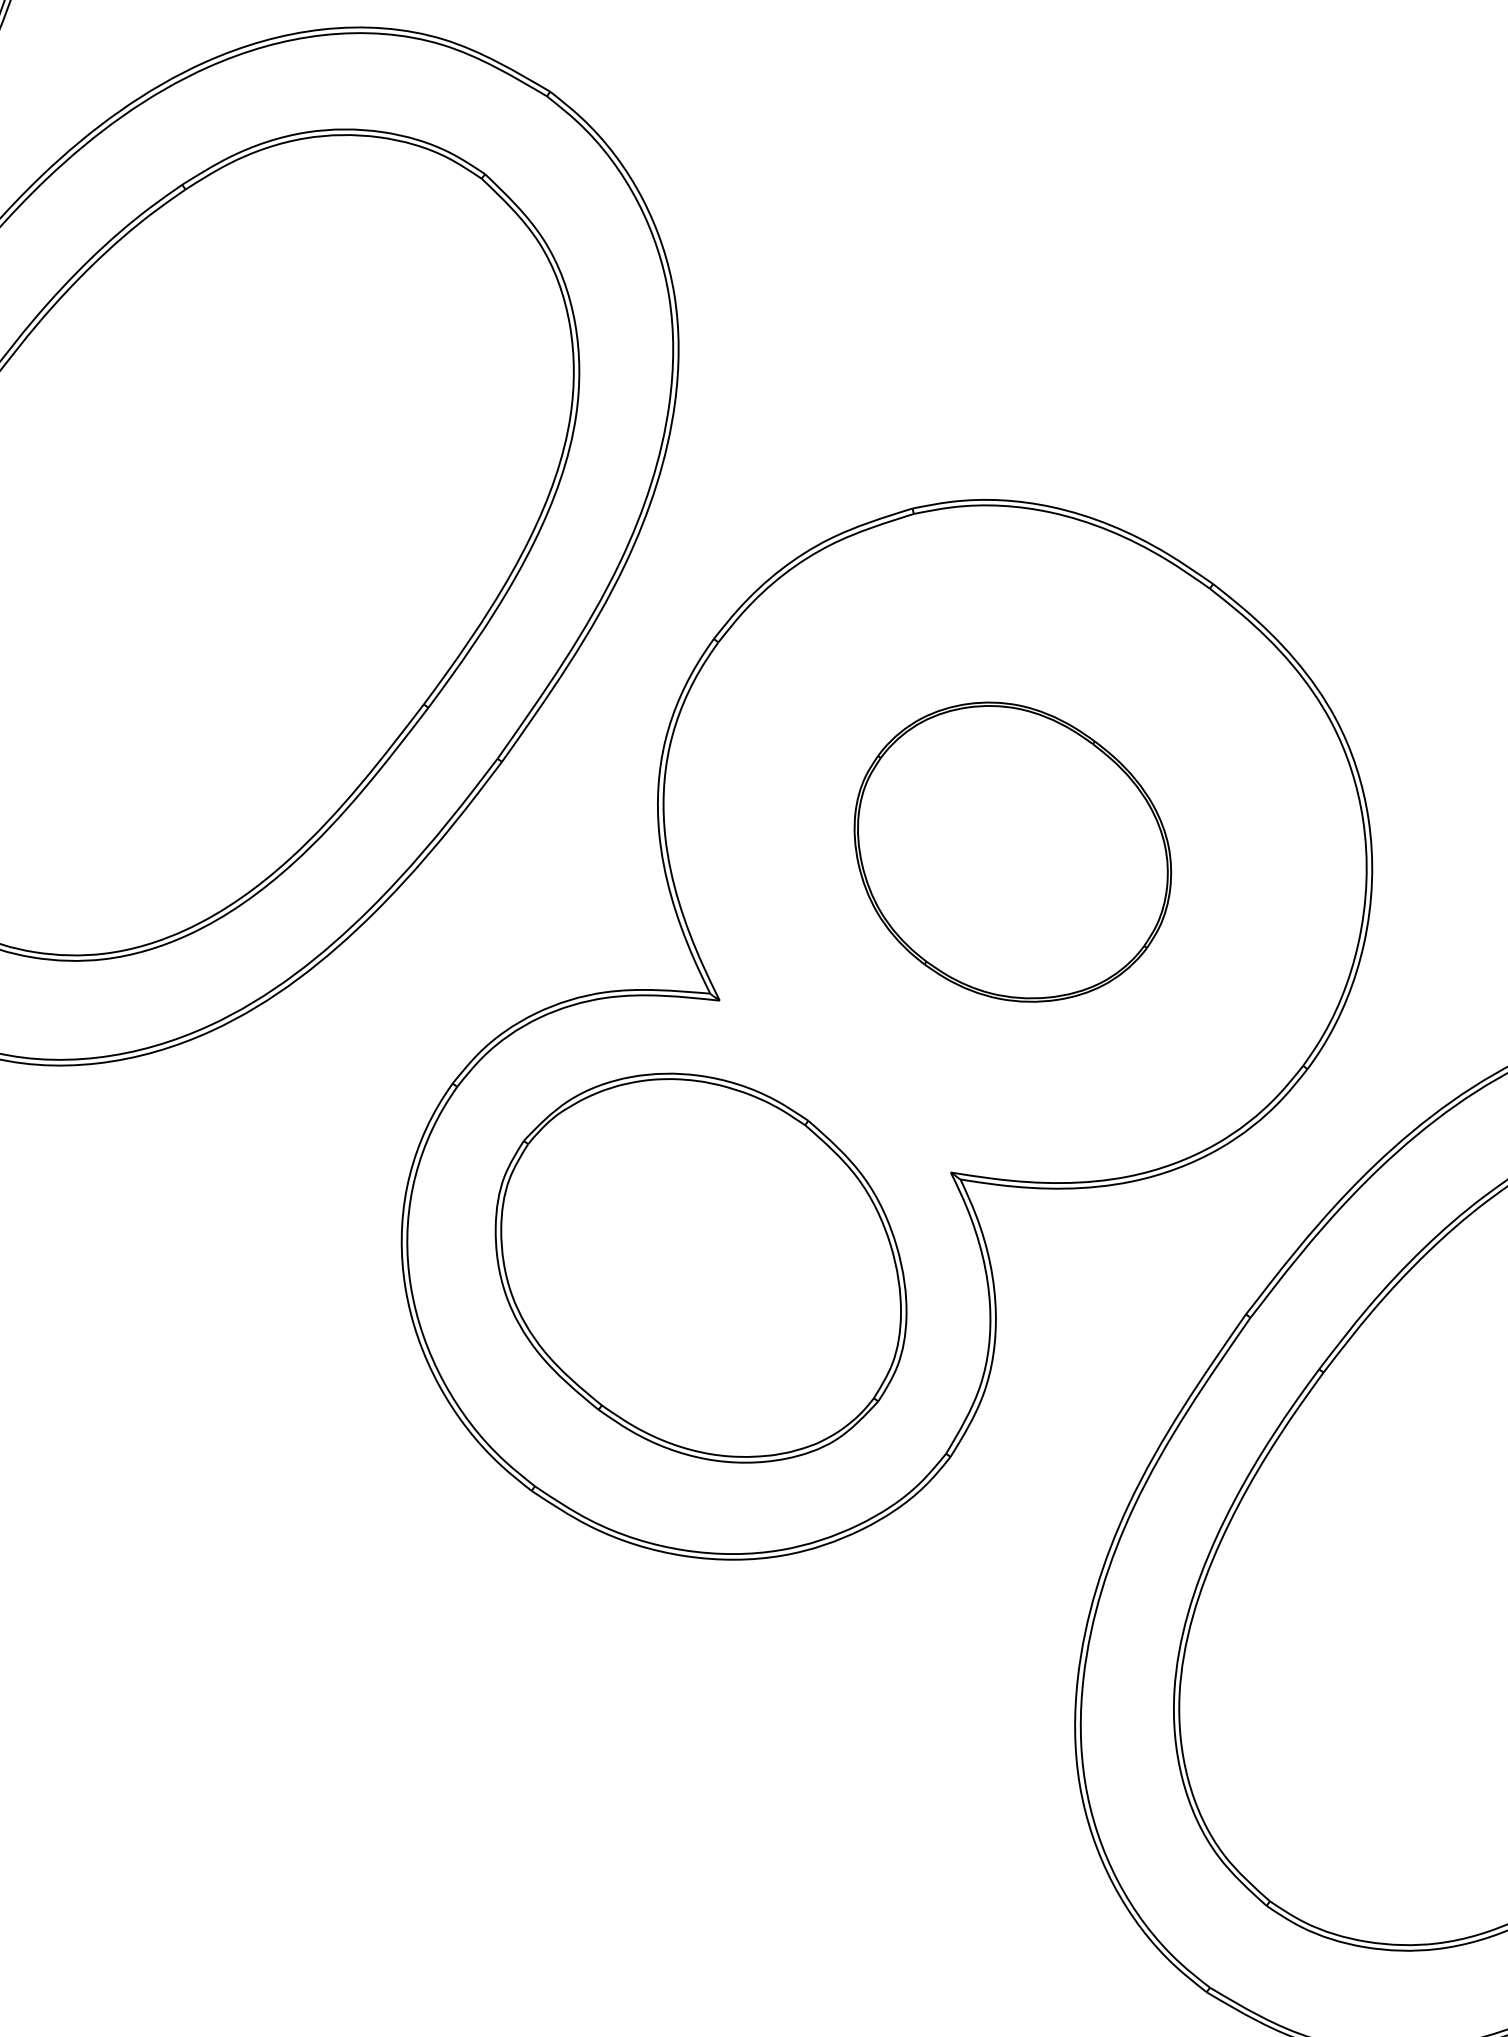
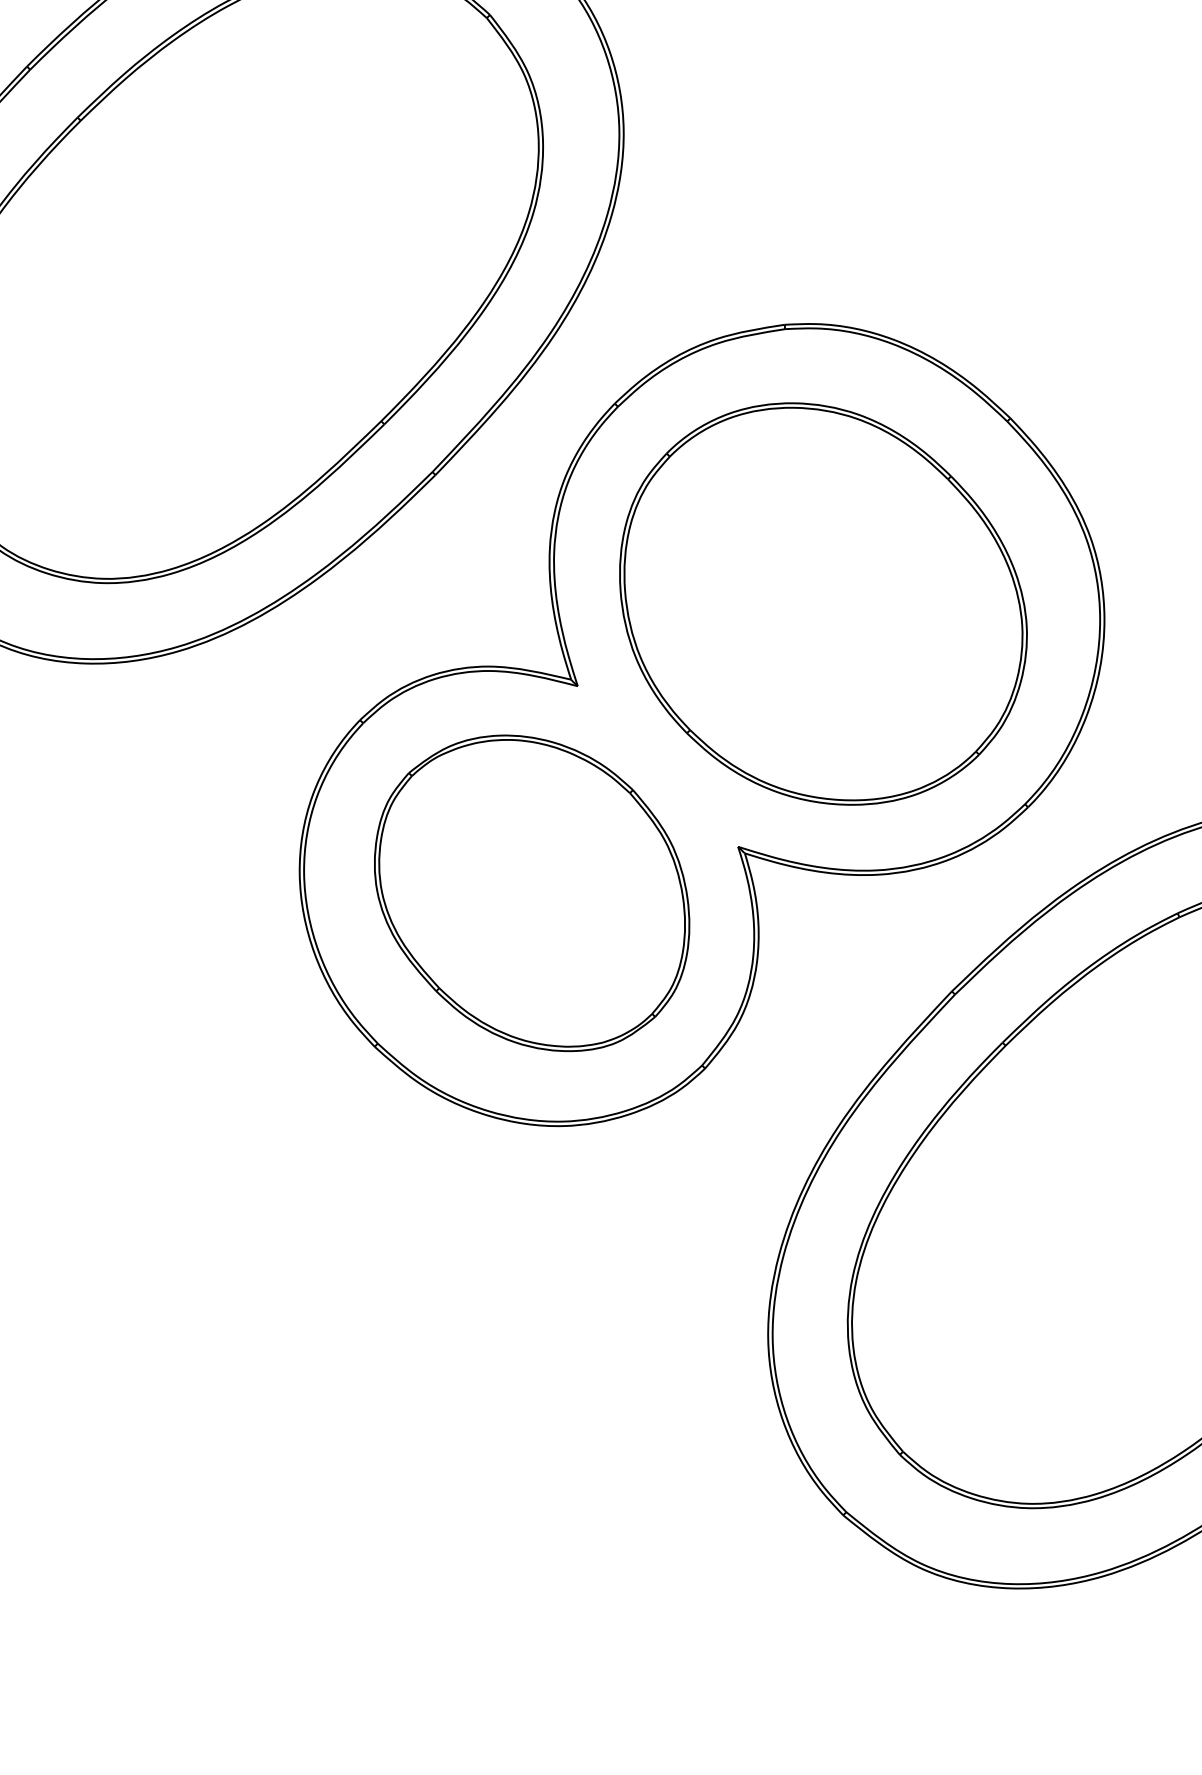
part: (1012, 851) -> (823, 603), size x1.67

